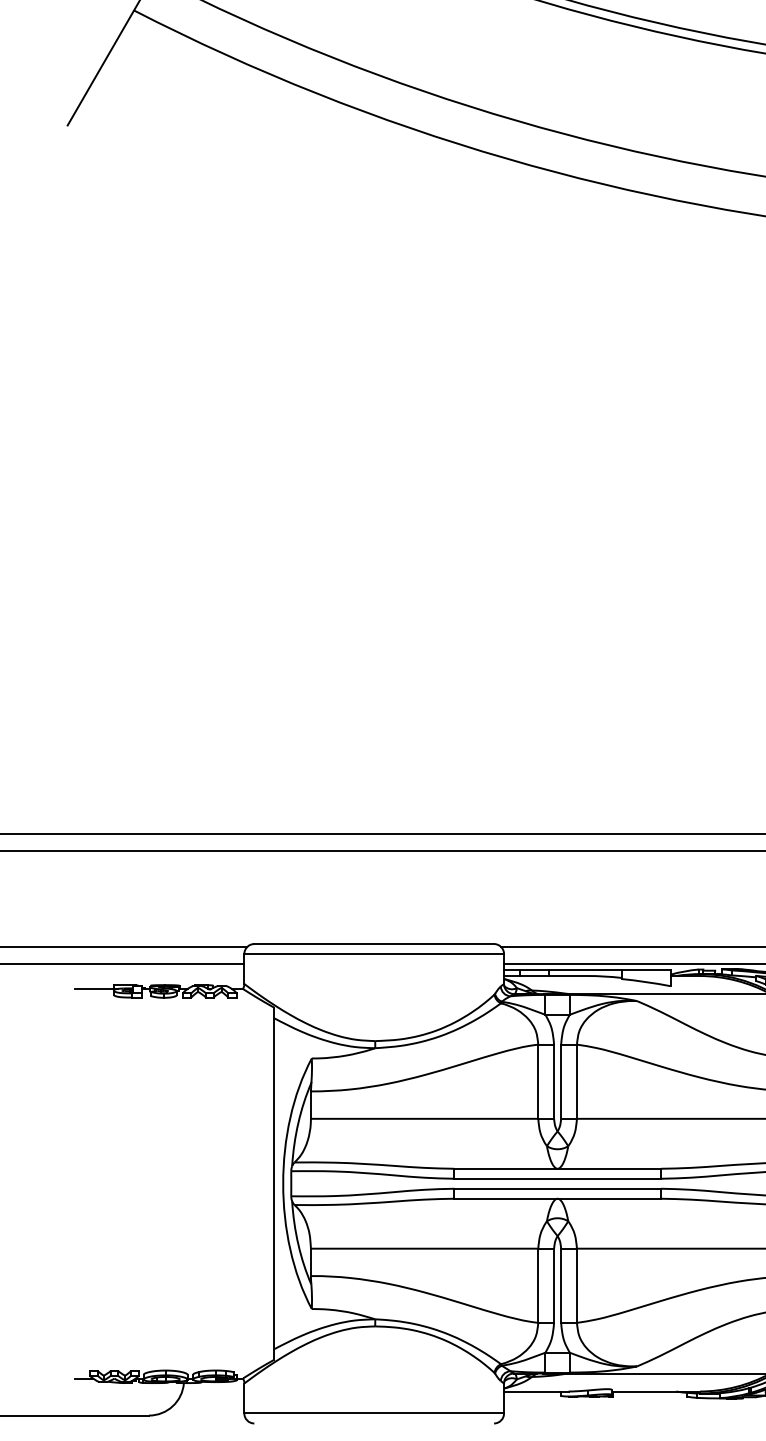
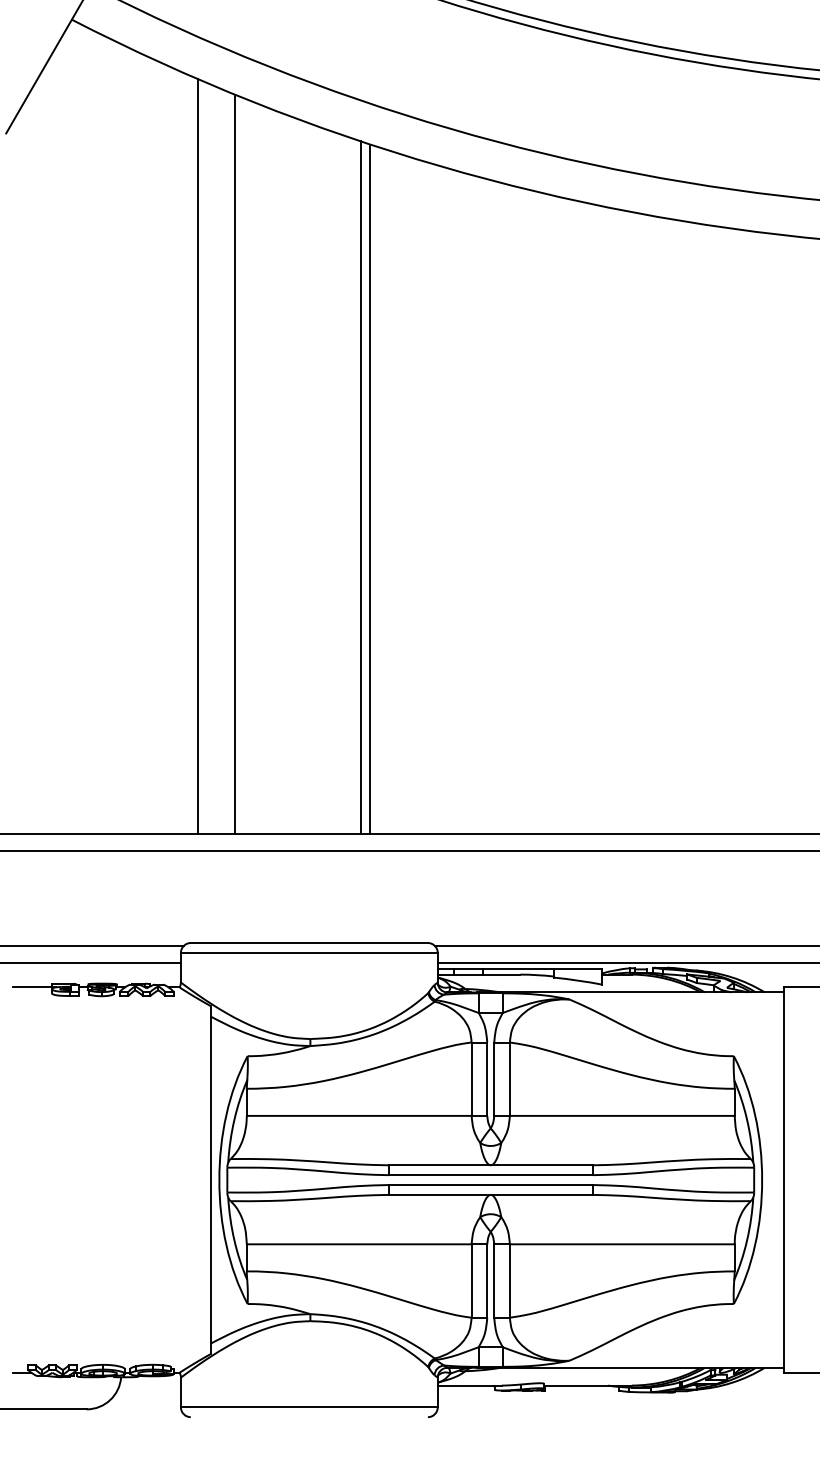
line: (261, 452) -> (197, 456), added
line: (298, 460) -> (234, 464), added
line: (425, 483) -> (360, 487), added
line: (436, 485) -> (370, 489), added

